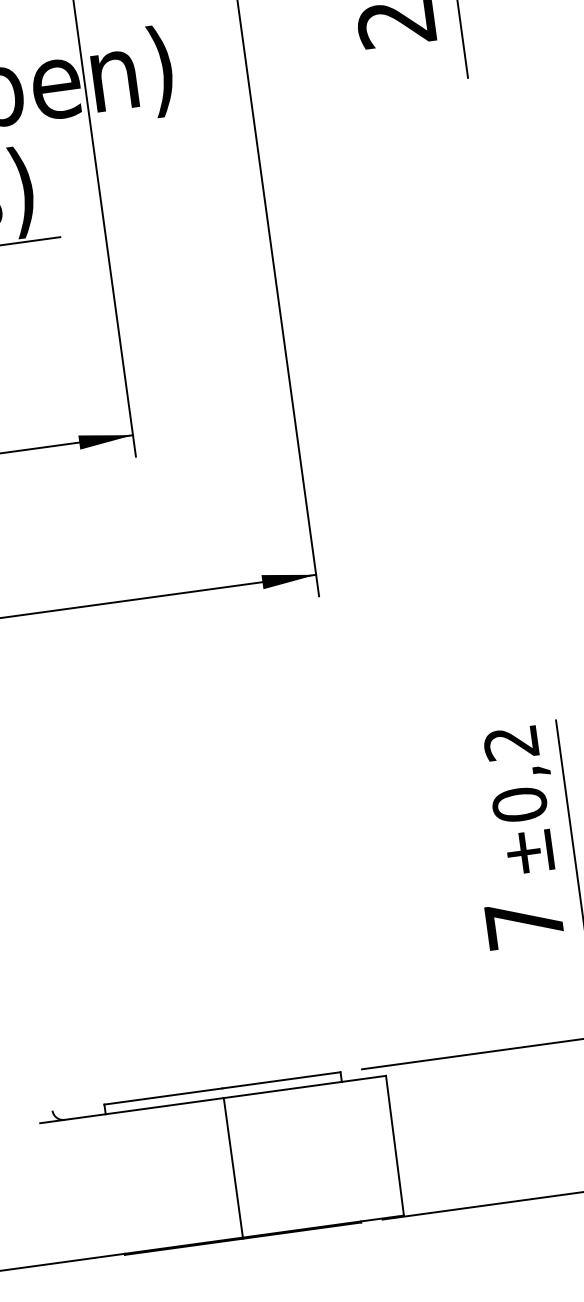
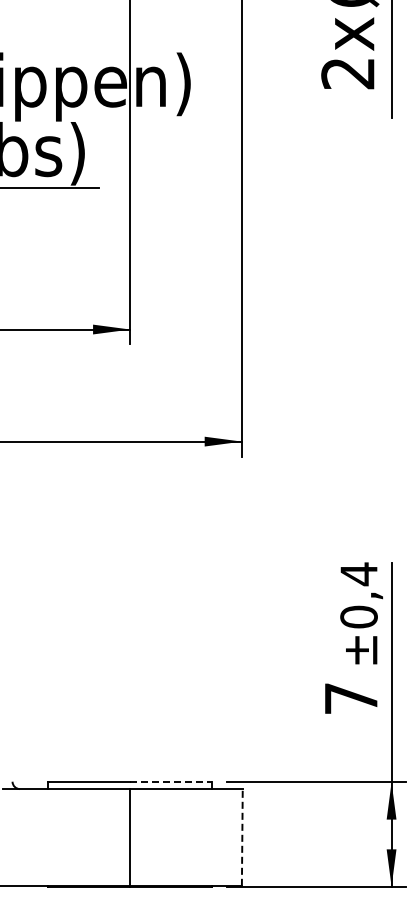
text: (510, 743) -> (358, 574), ±0,2 -> ±0,4
line: (281, 1080) -> (171, 782), solid -> dashed
line: (395, 1144) -> (242, 836), solid -> dashed

